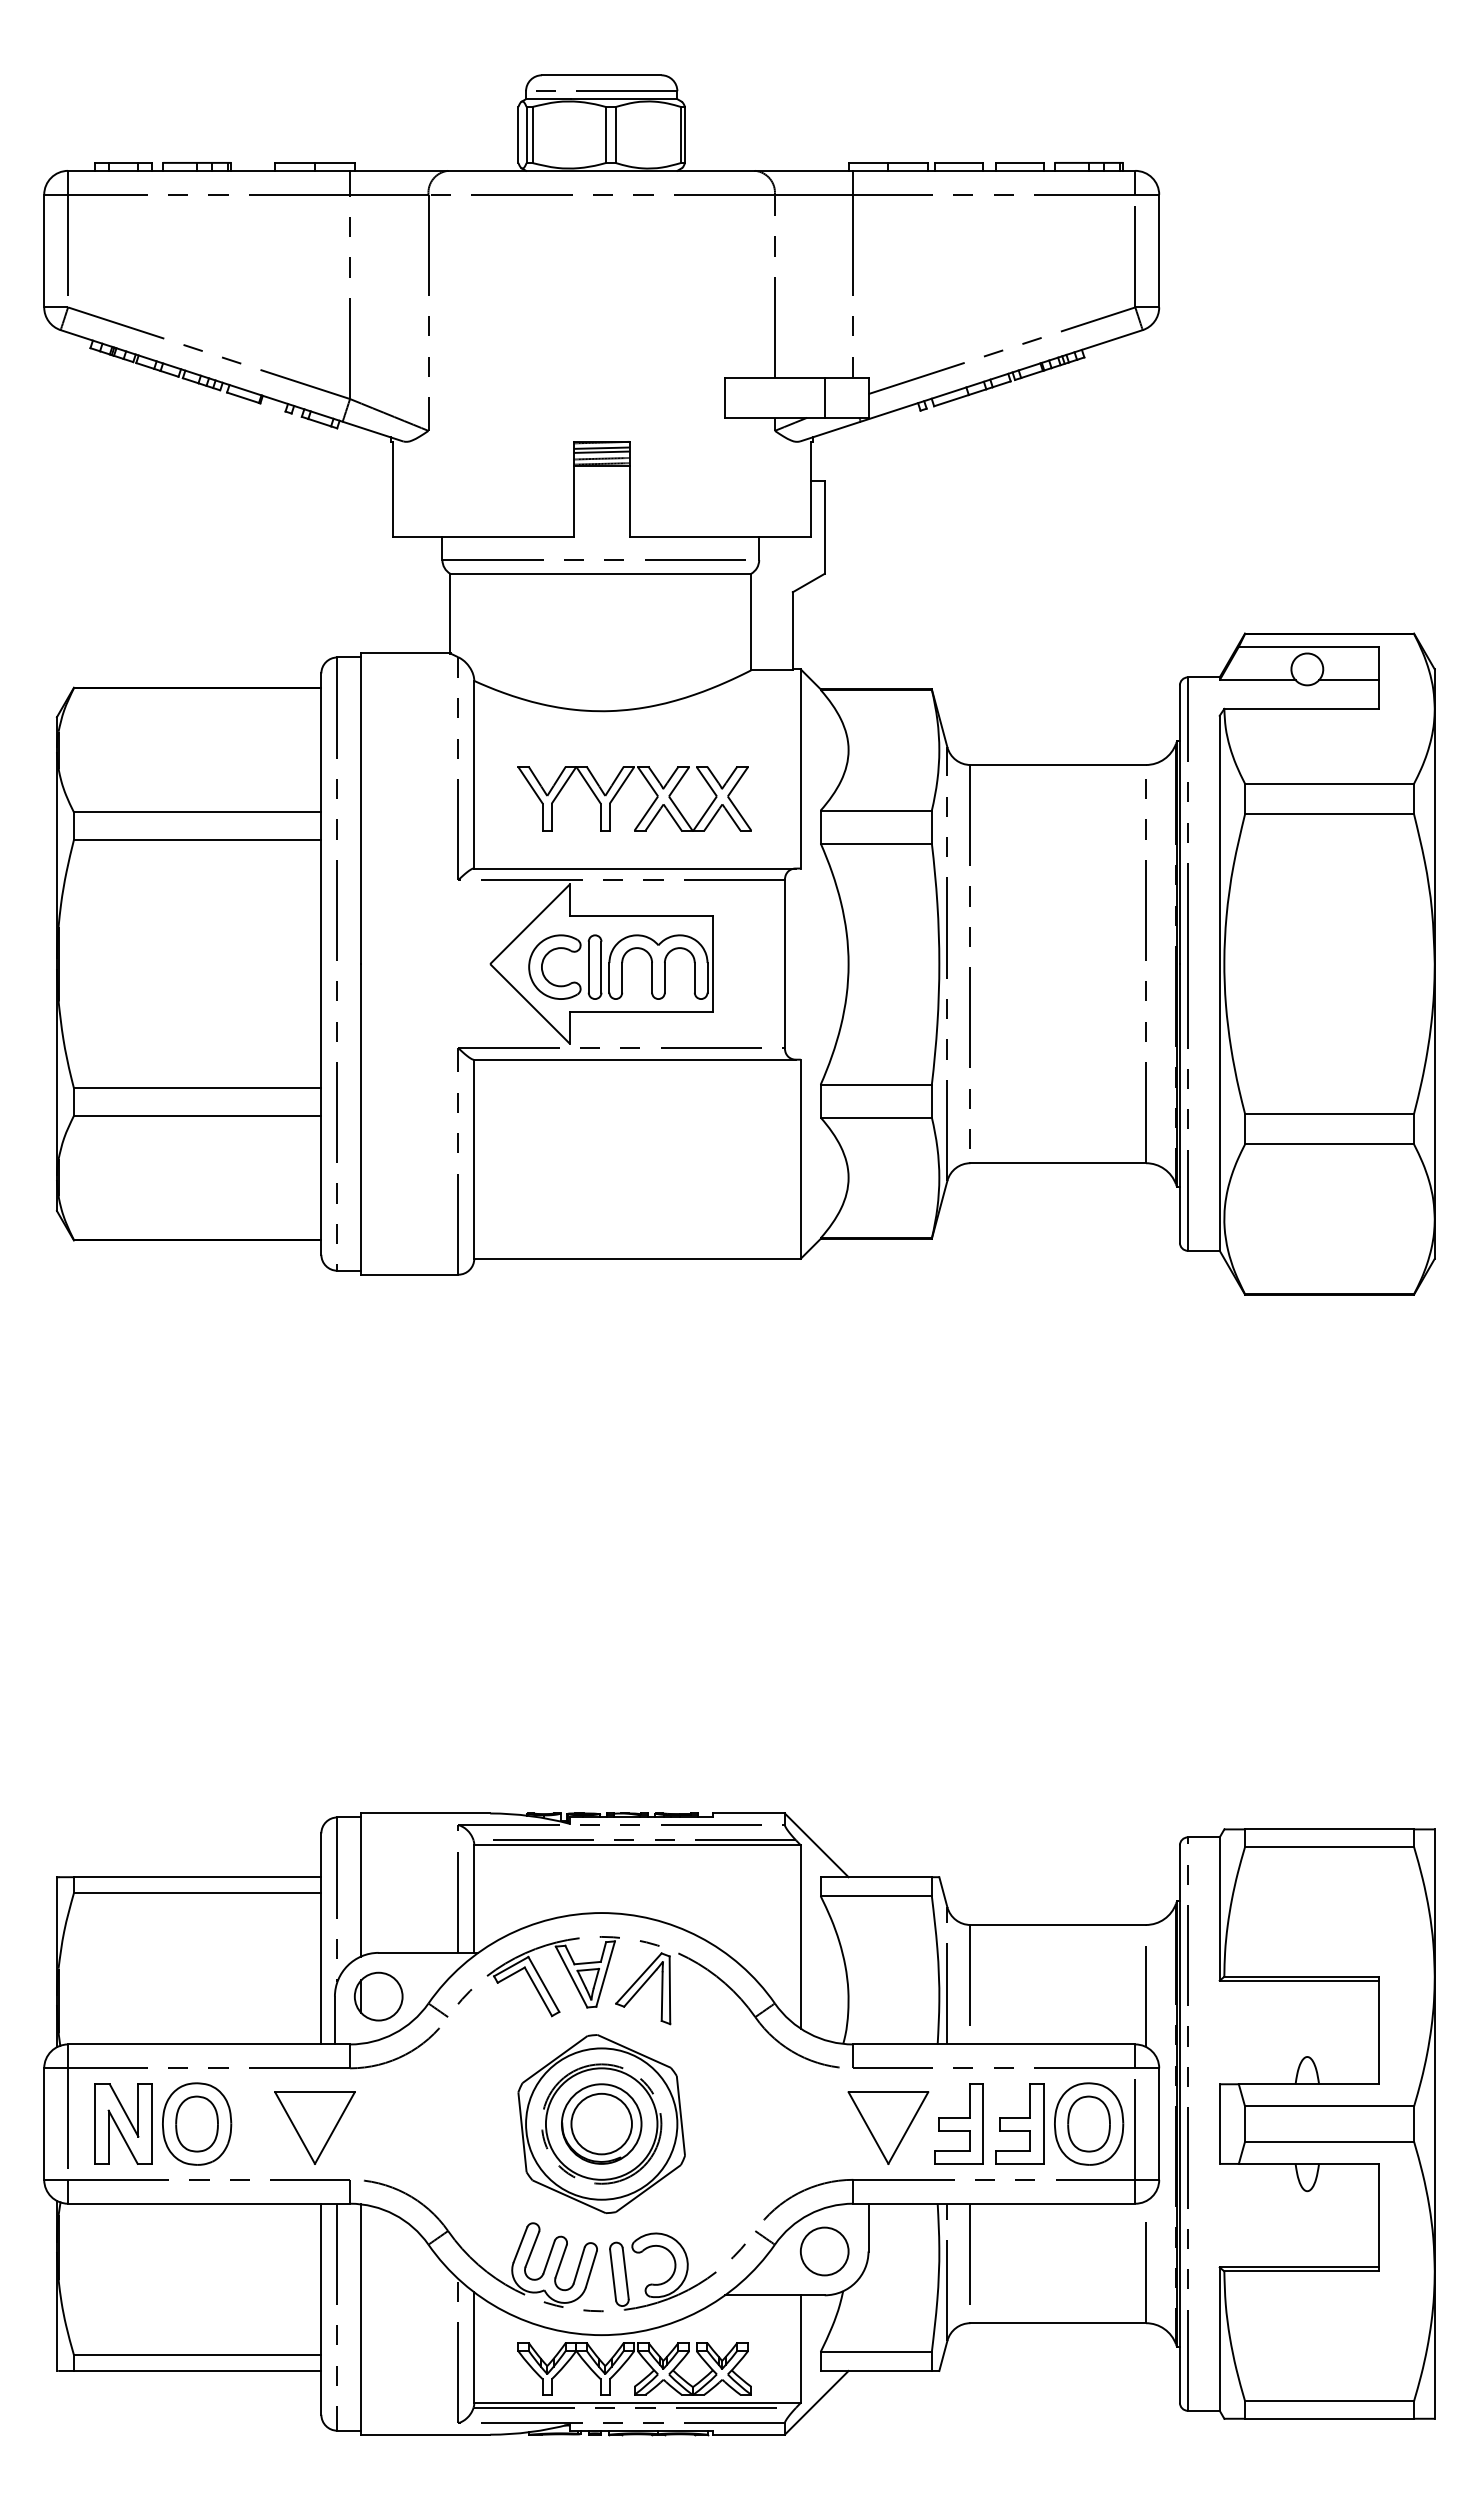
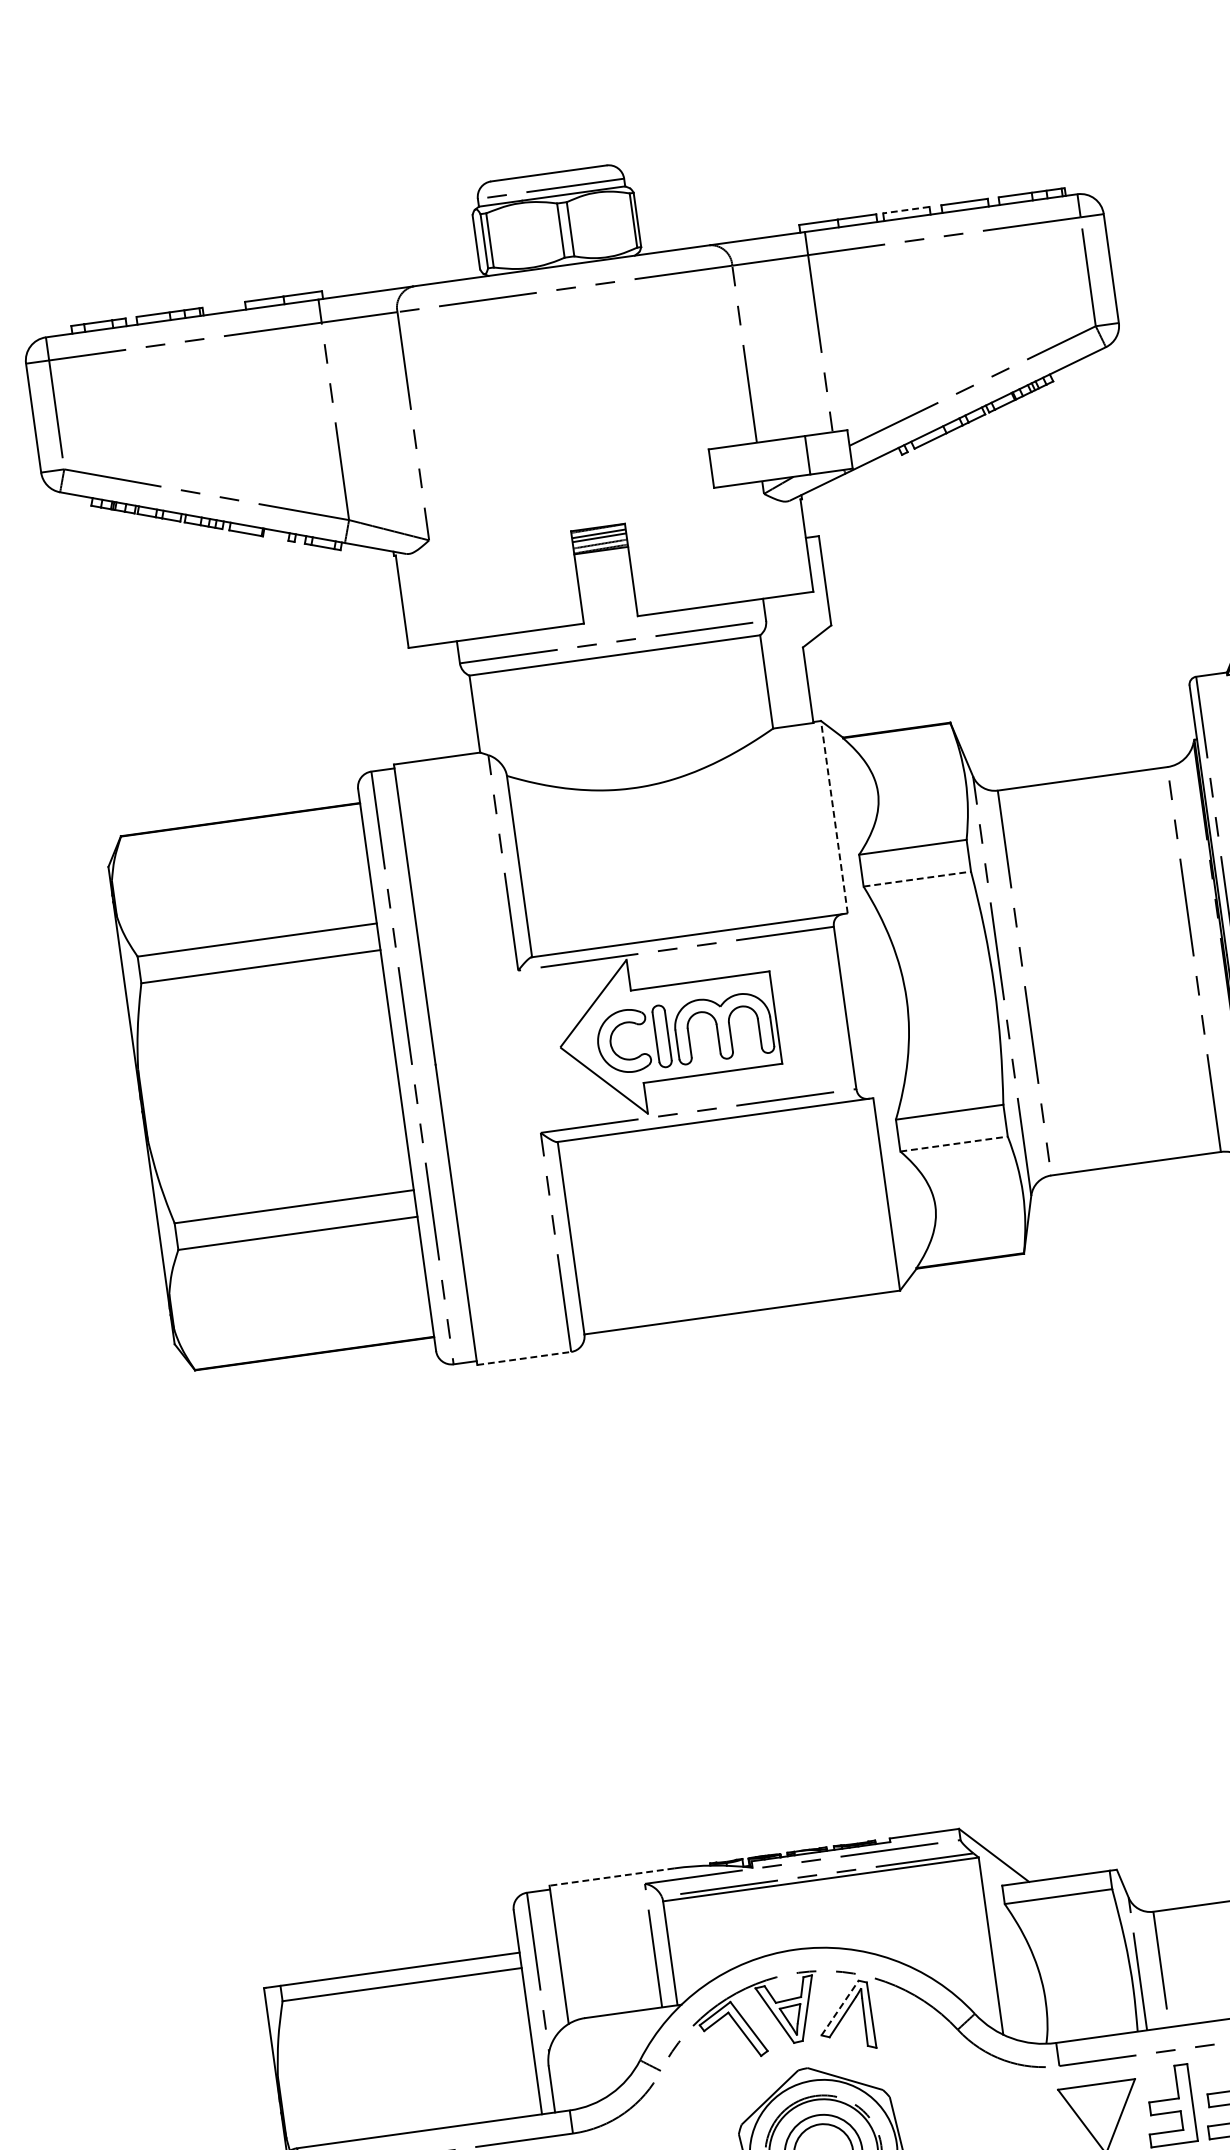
line: (959, 162) -> (906, 209), solid -> dashed
line: (800, 768) -> (833, 816), solid -> dashed
part: (621, 788) -> (663, 860), removed
line: (876, 843) -> (917, 879), solid -> dashed
line: (876, 1117) -> (954, 1143), solid -> dashed
line: (409, 1274) -> (523, 1358), solid -> dashed
line: (425, 1813) -> (611, 1877), solid -> dashed
line: (638, 1978) -> (839, 2008), solid -> dashed
part: (378, 1996) -> (590, 2060), removed

